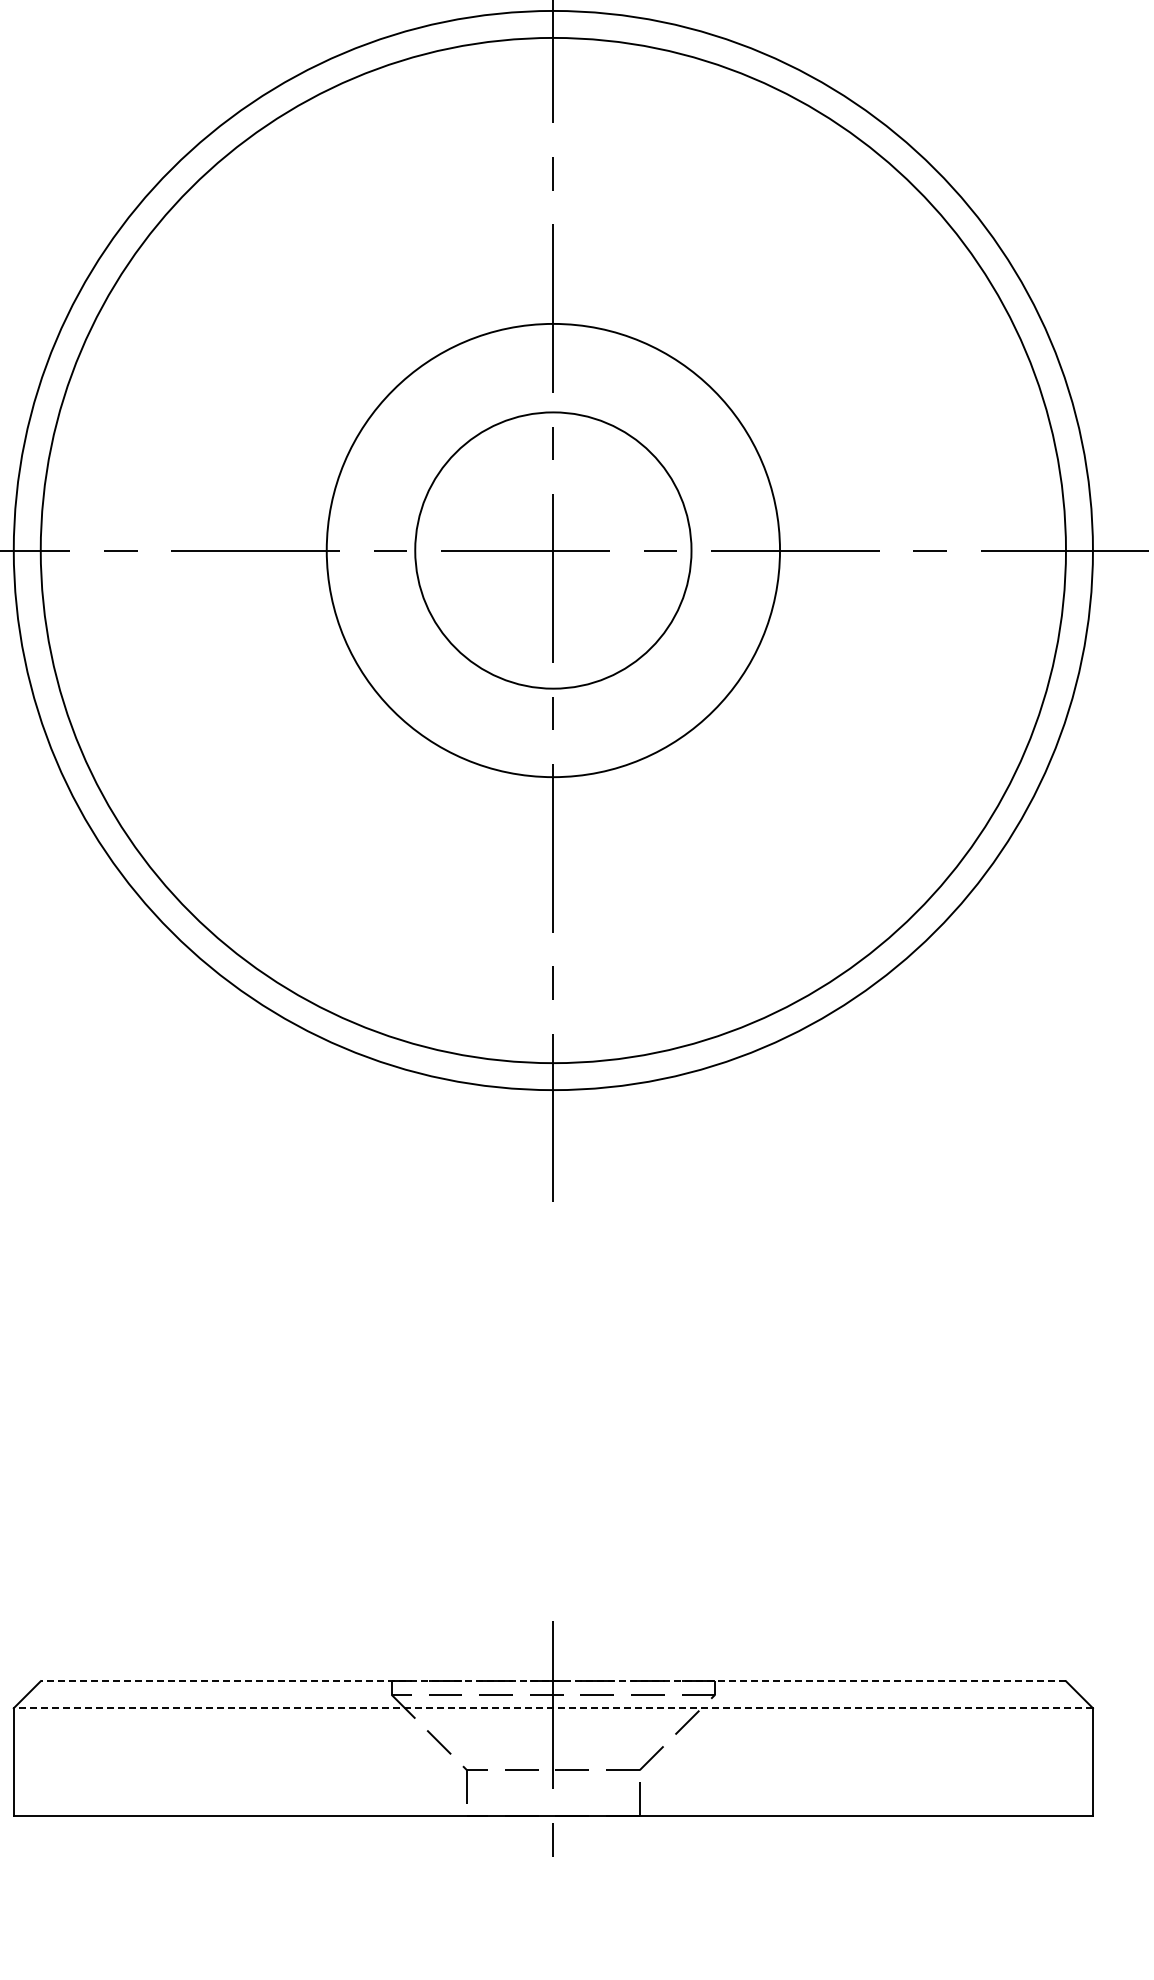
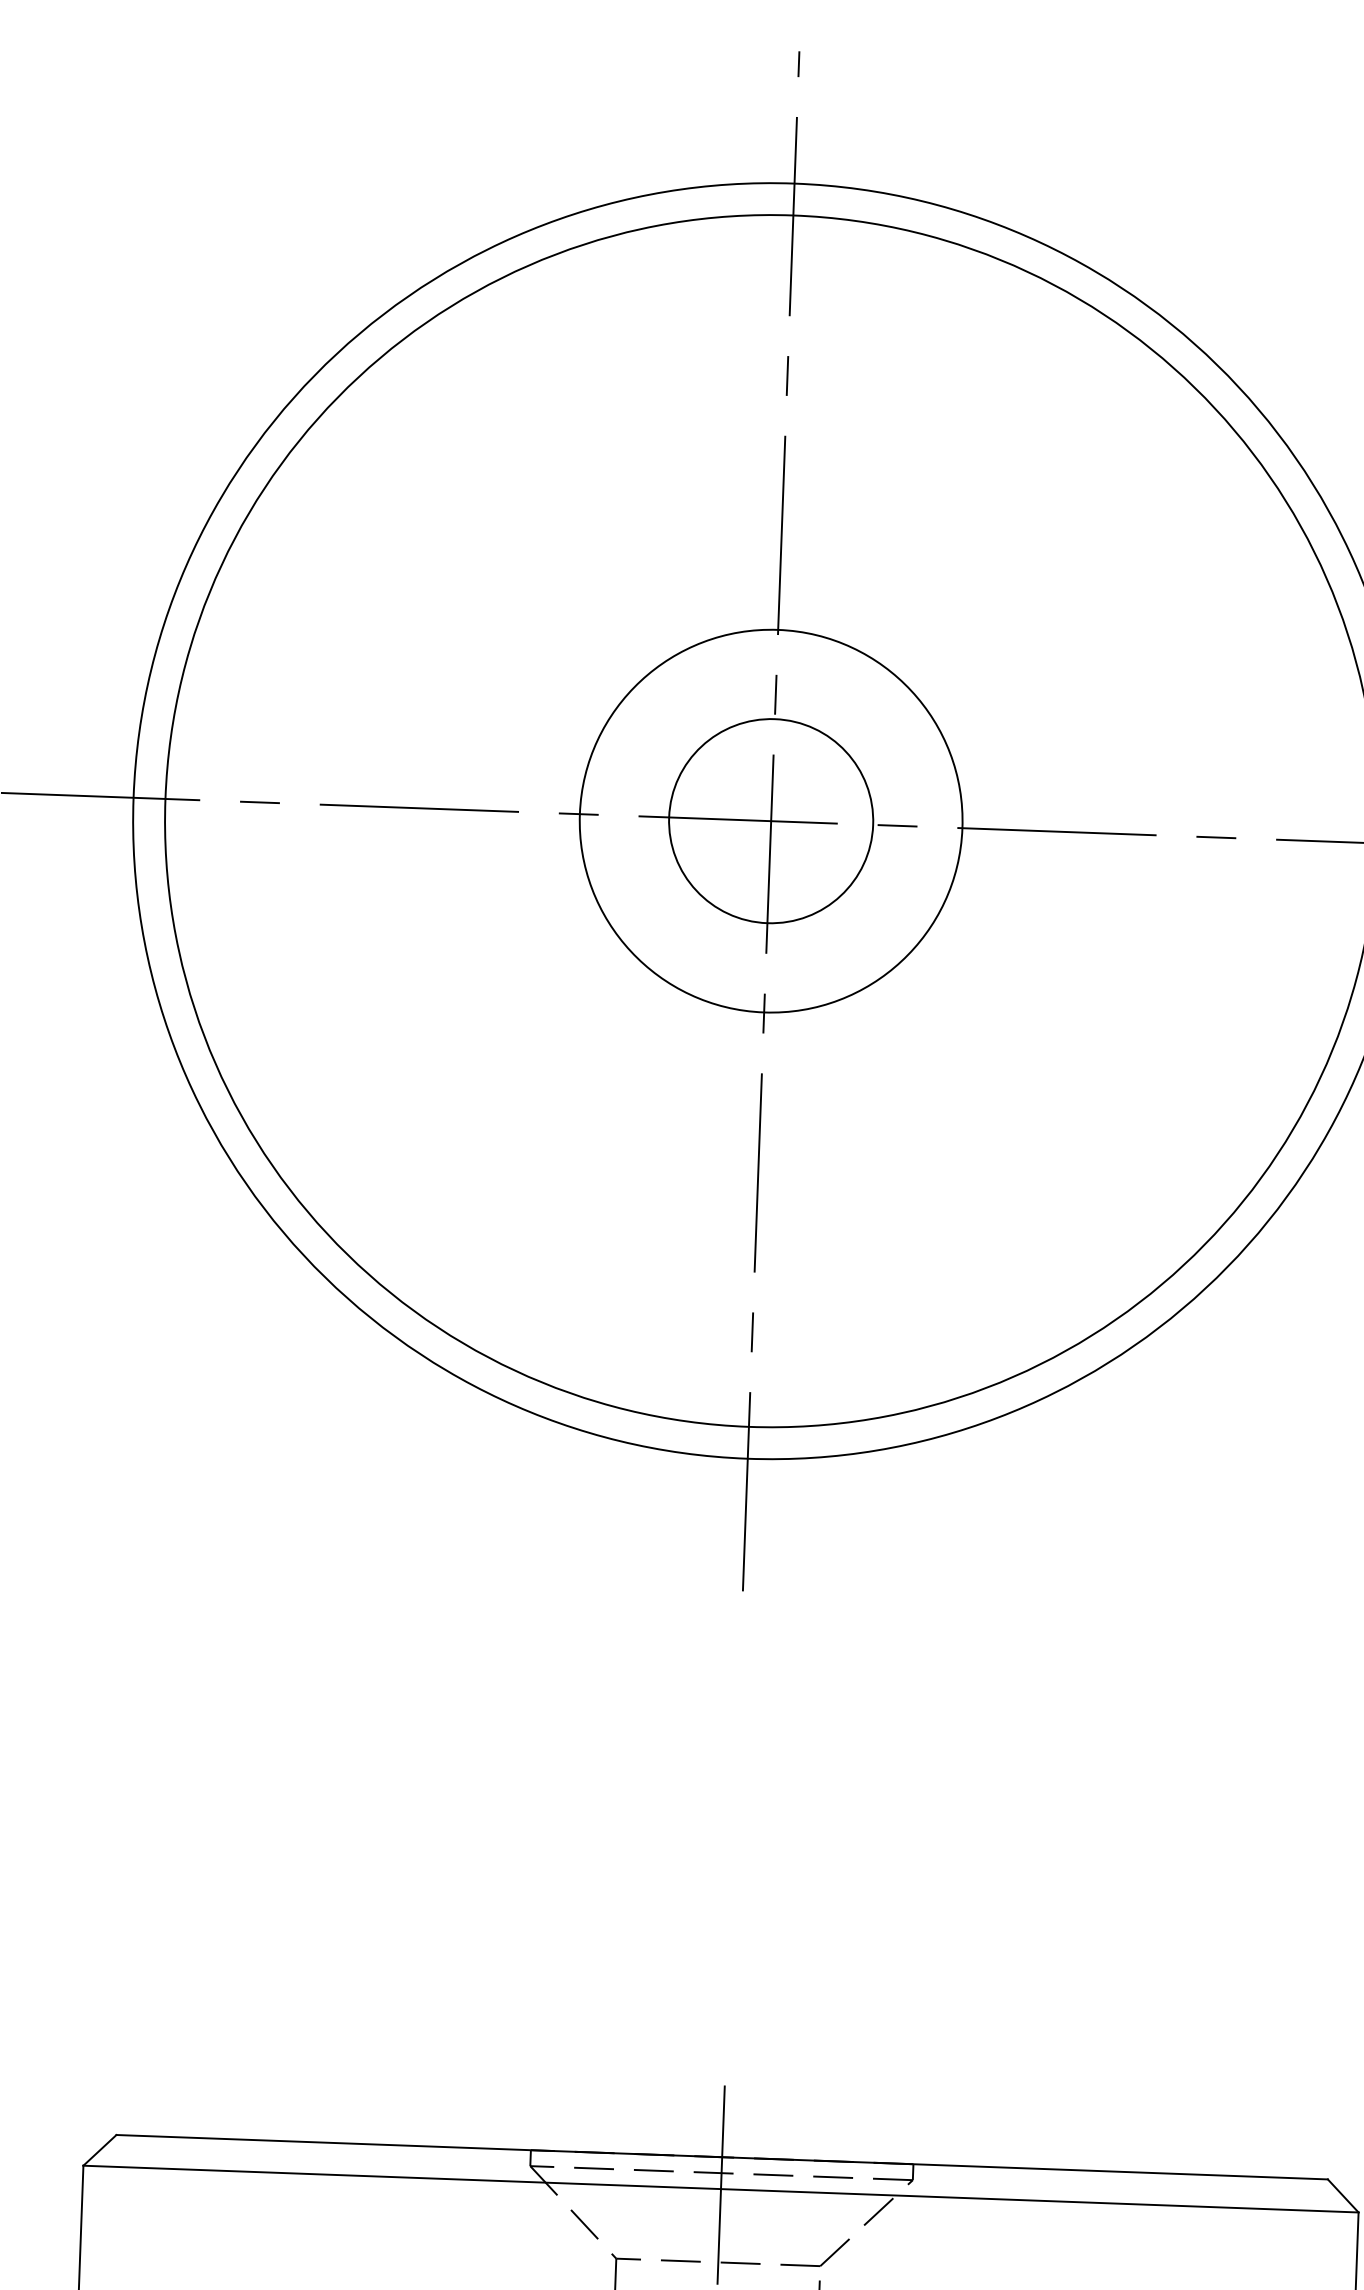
circle: (553, 550) -> (771, 821), size x0.62
circle: (553, 550) -> (771, 821), size x0.71
line: (553, 1681) -> (722, 2157), dashed -> solid
line: (553, 1708) -> (721, 2189), dashed -> solid

